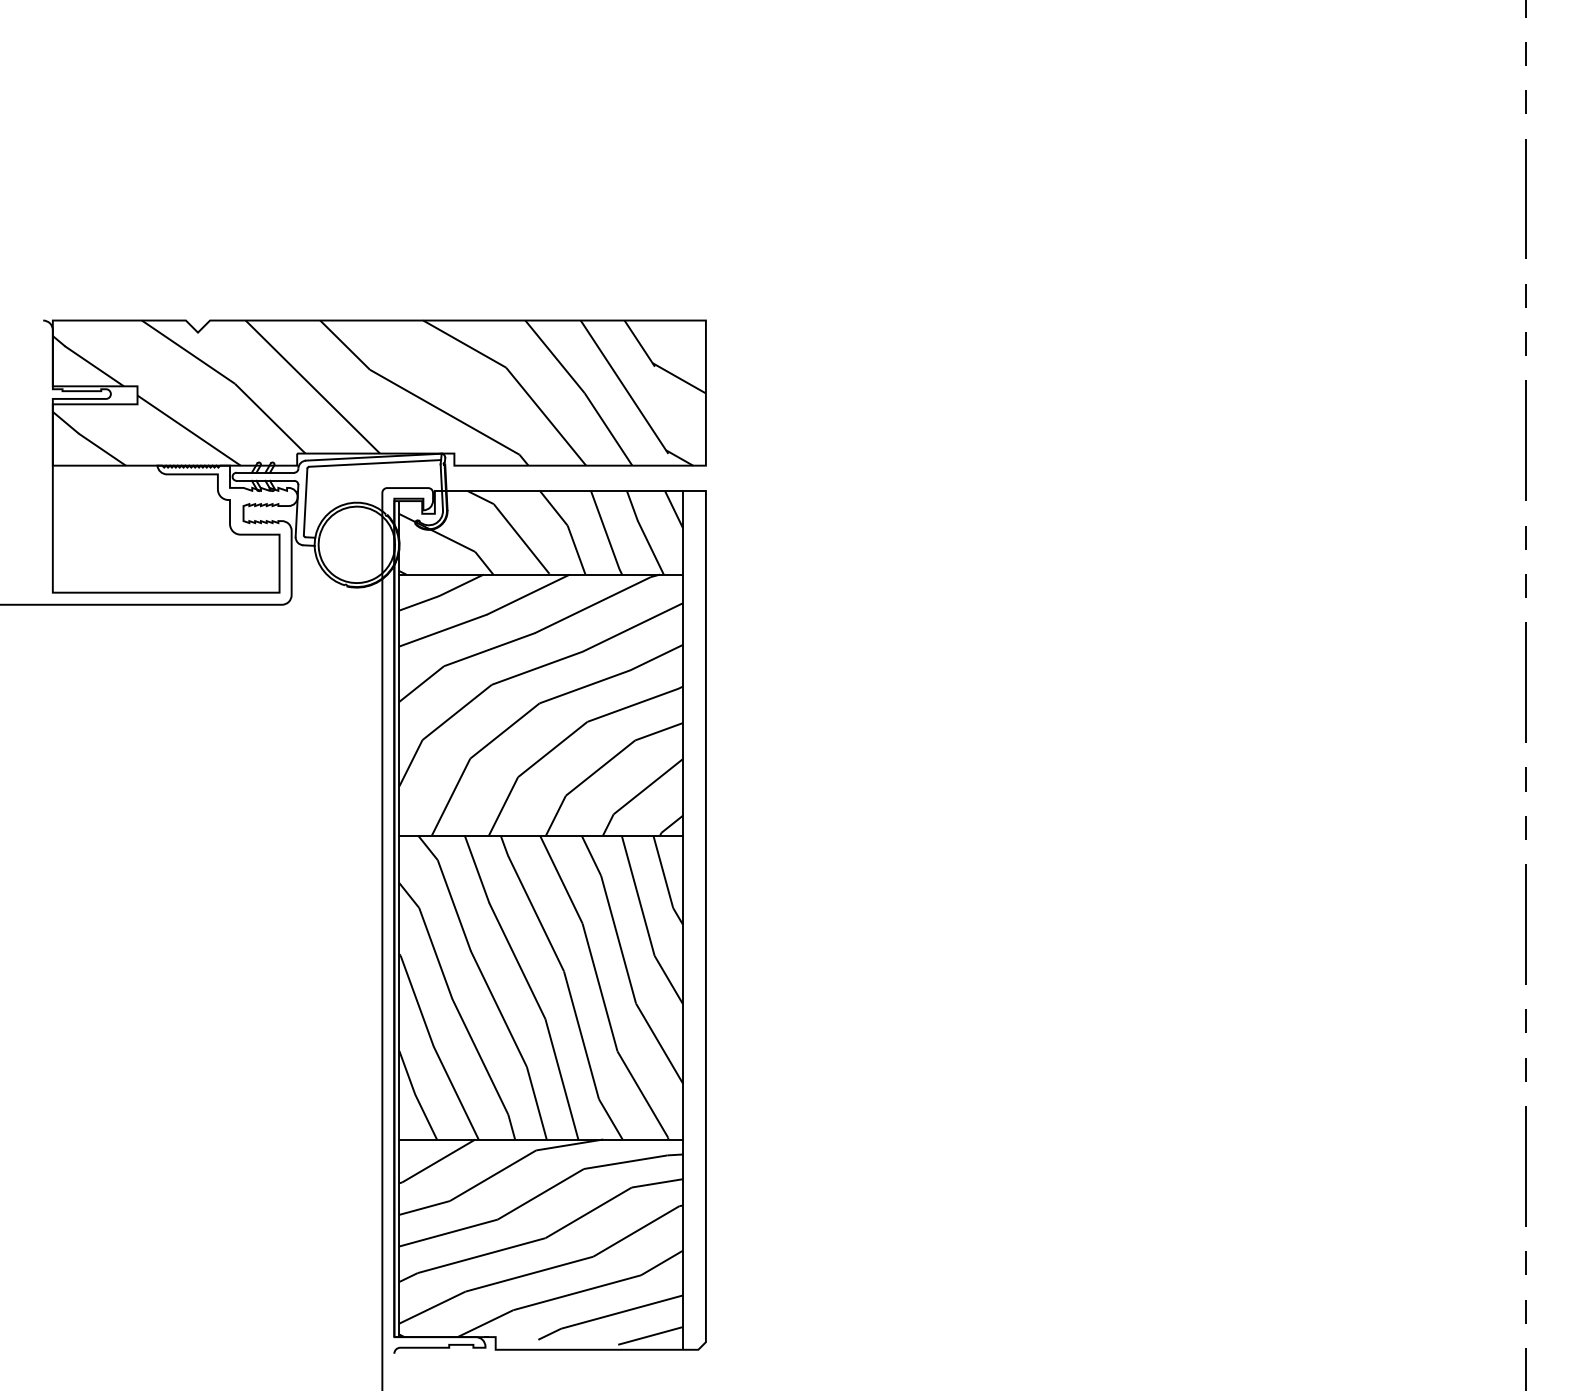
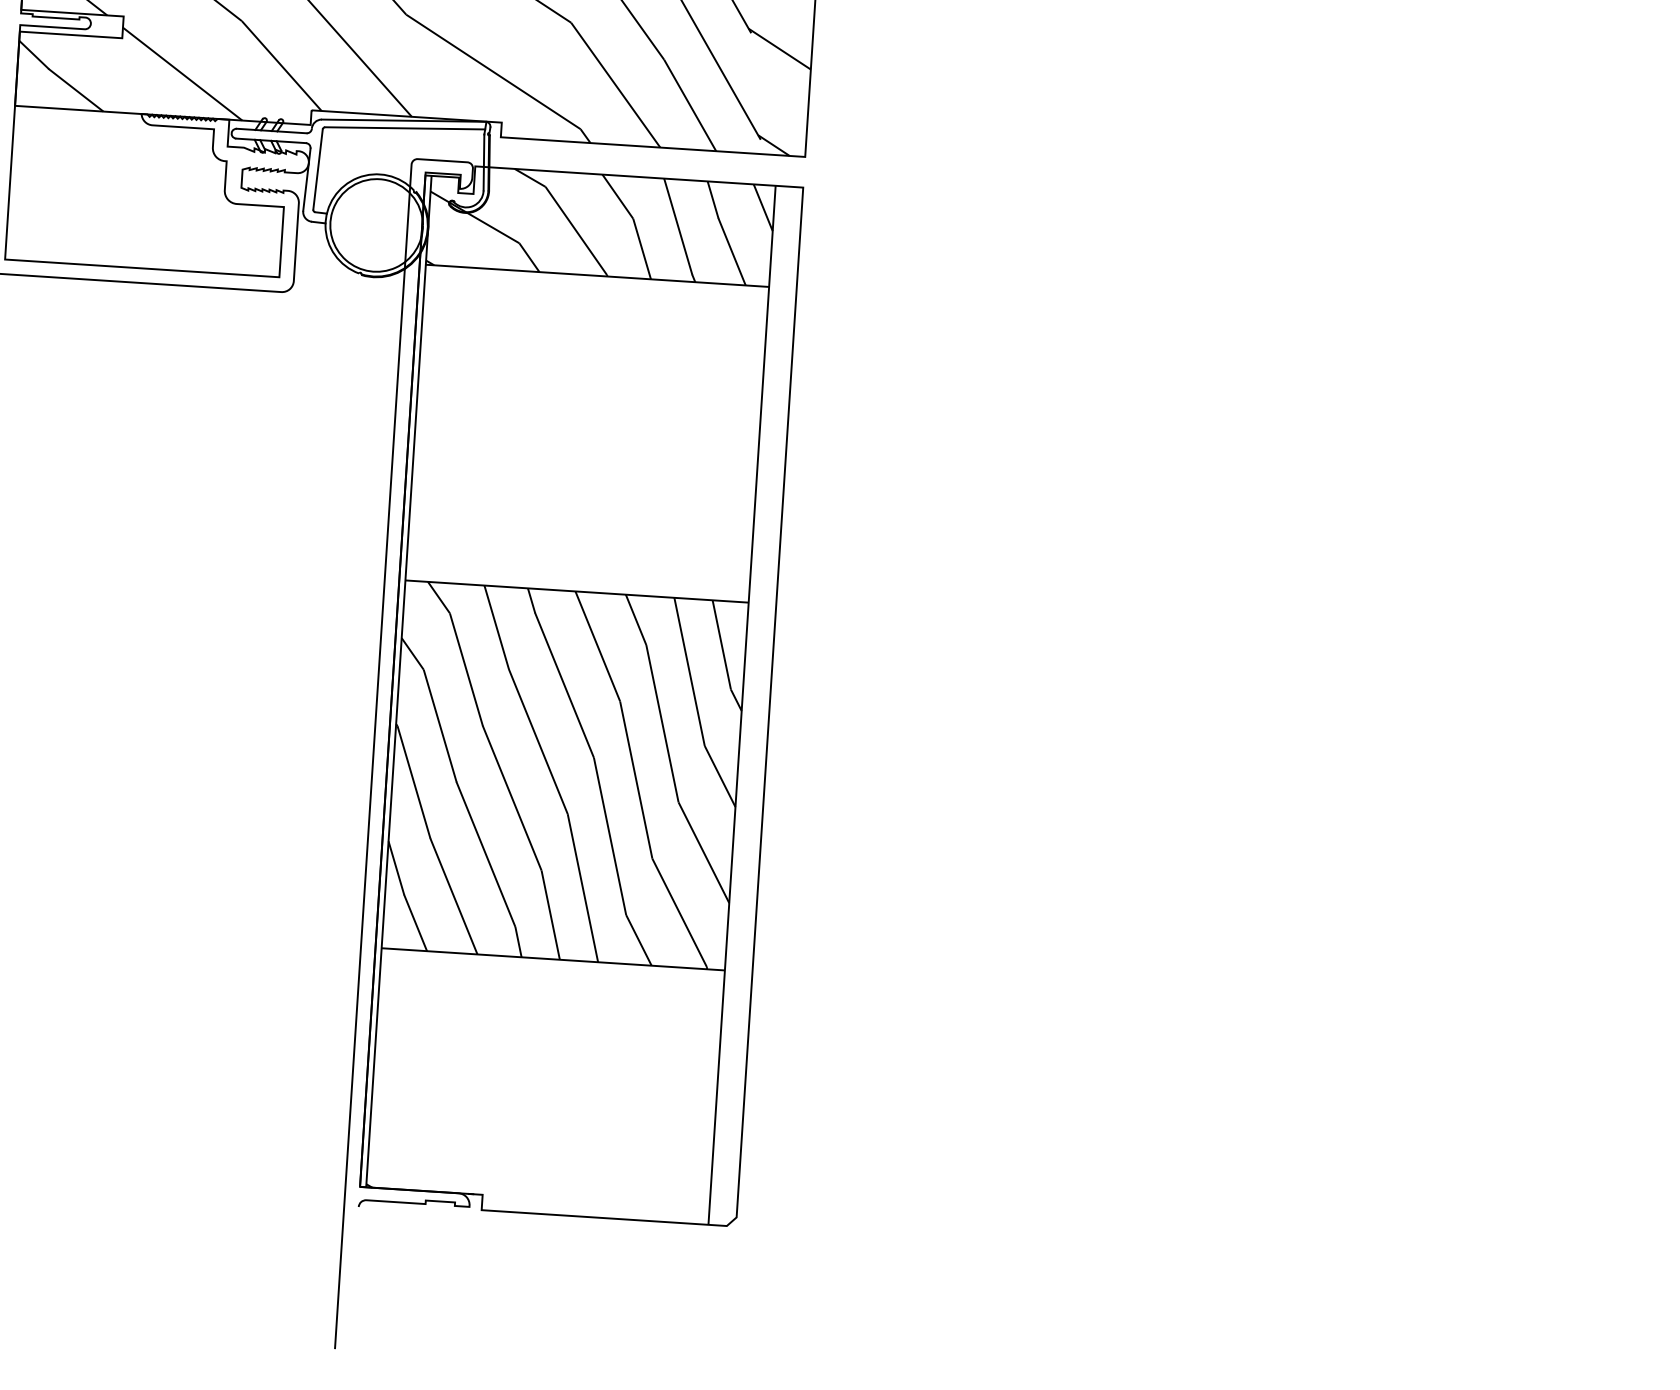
hatch: (541, 704) -> (587, 433), removed
hatch: (541, 1241) -> (545, 1082), removed

